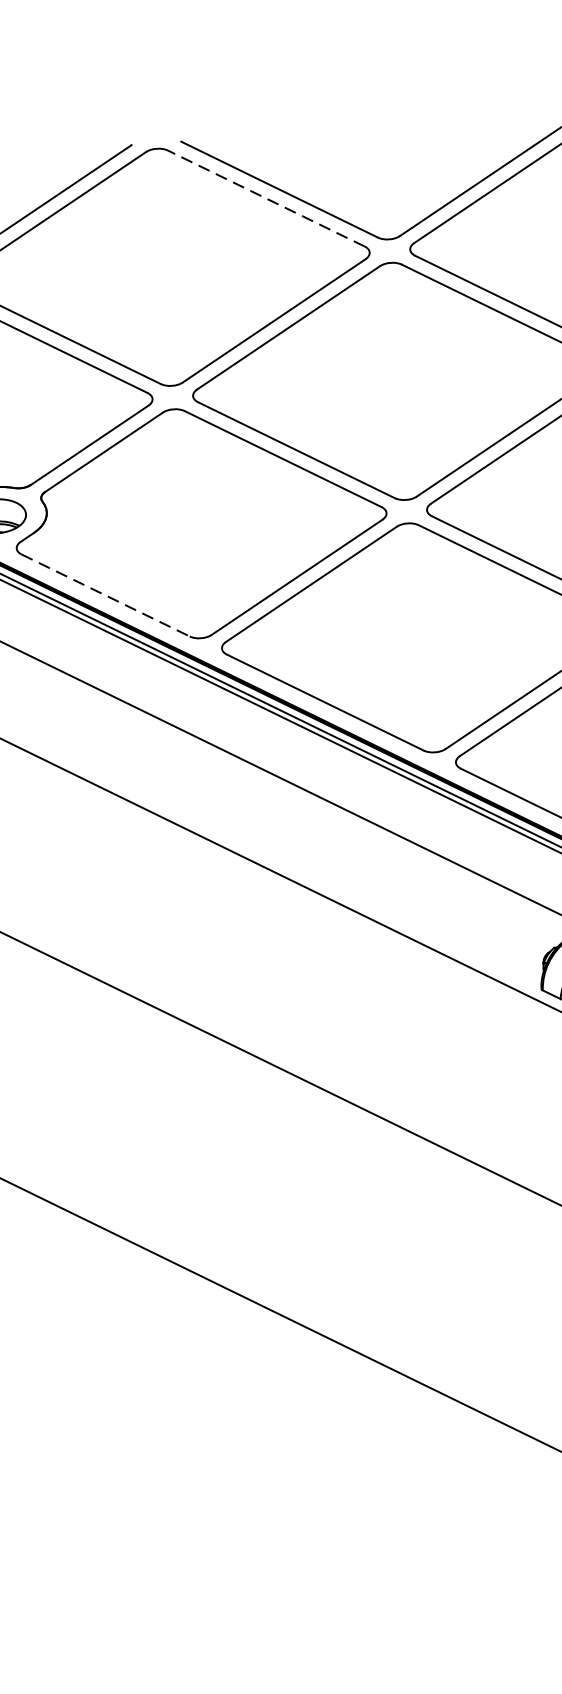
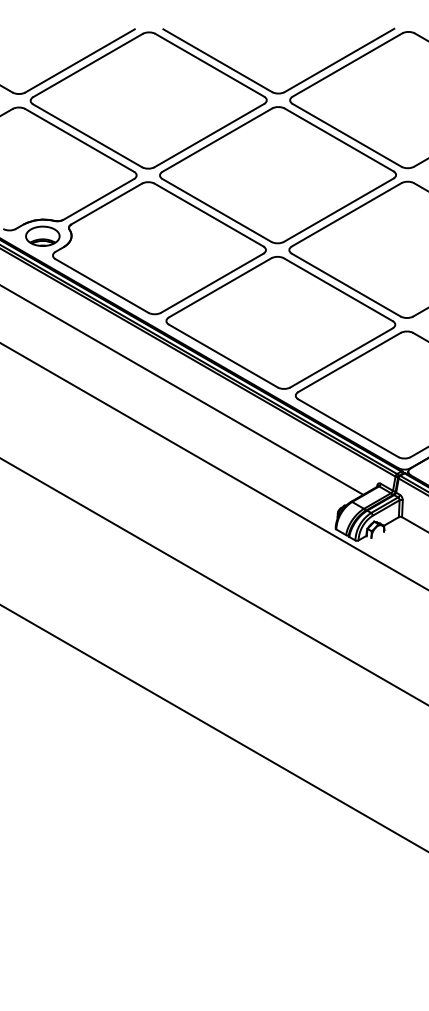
line: (265, 198) -> (209, 65), dashed -> solid
line: (106, 594) -> (102, 285), dashed -> solid

